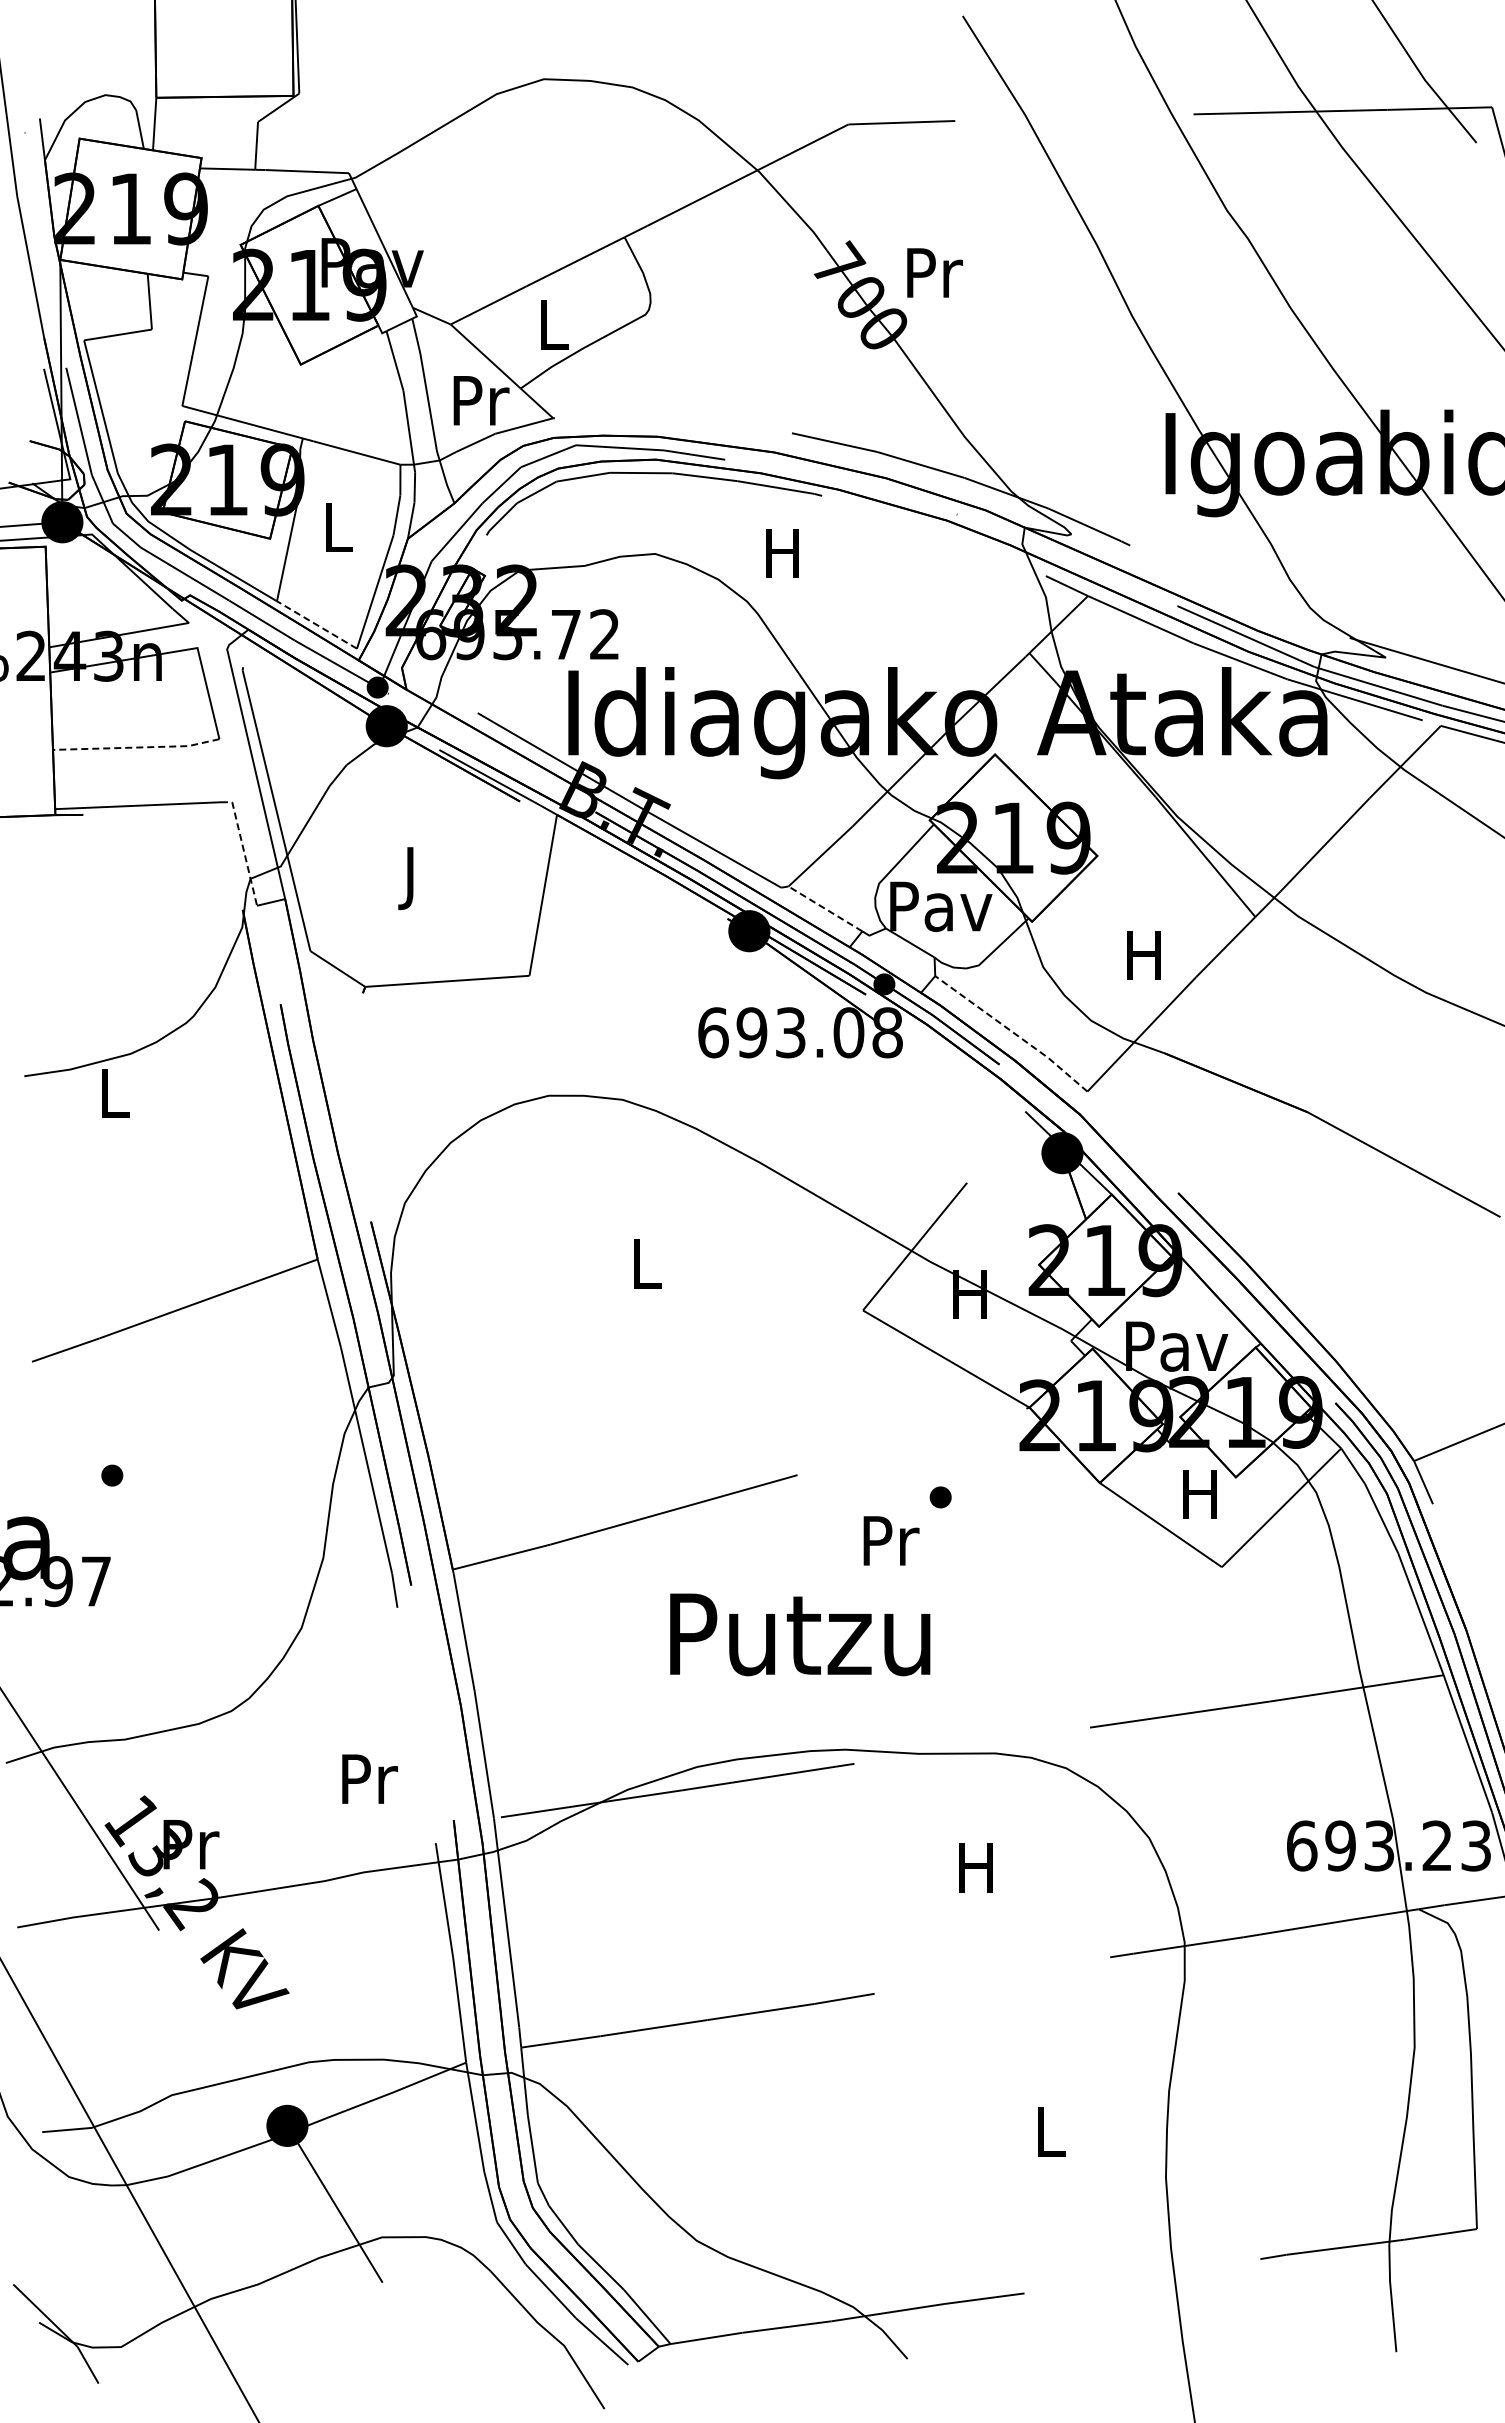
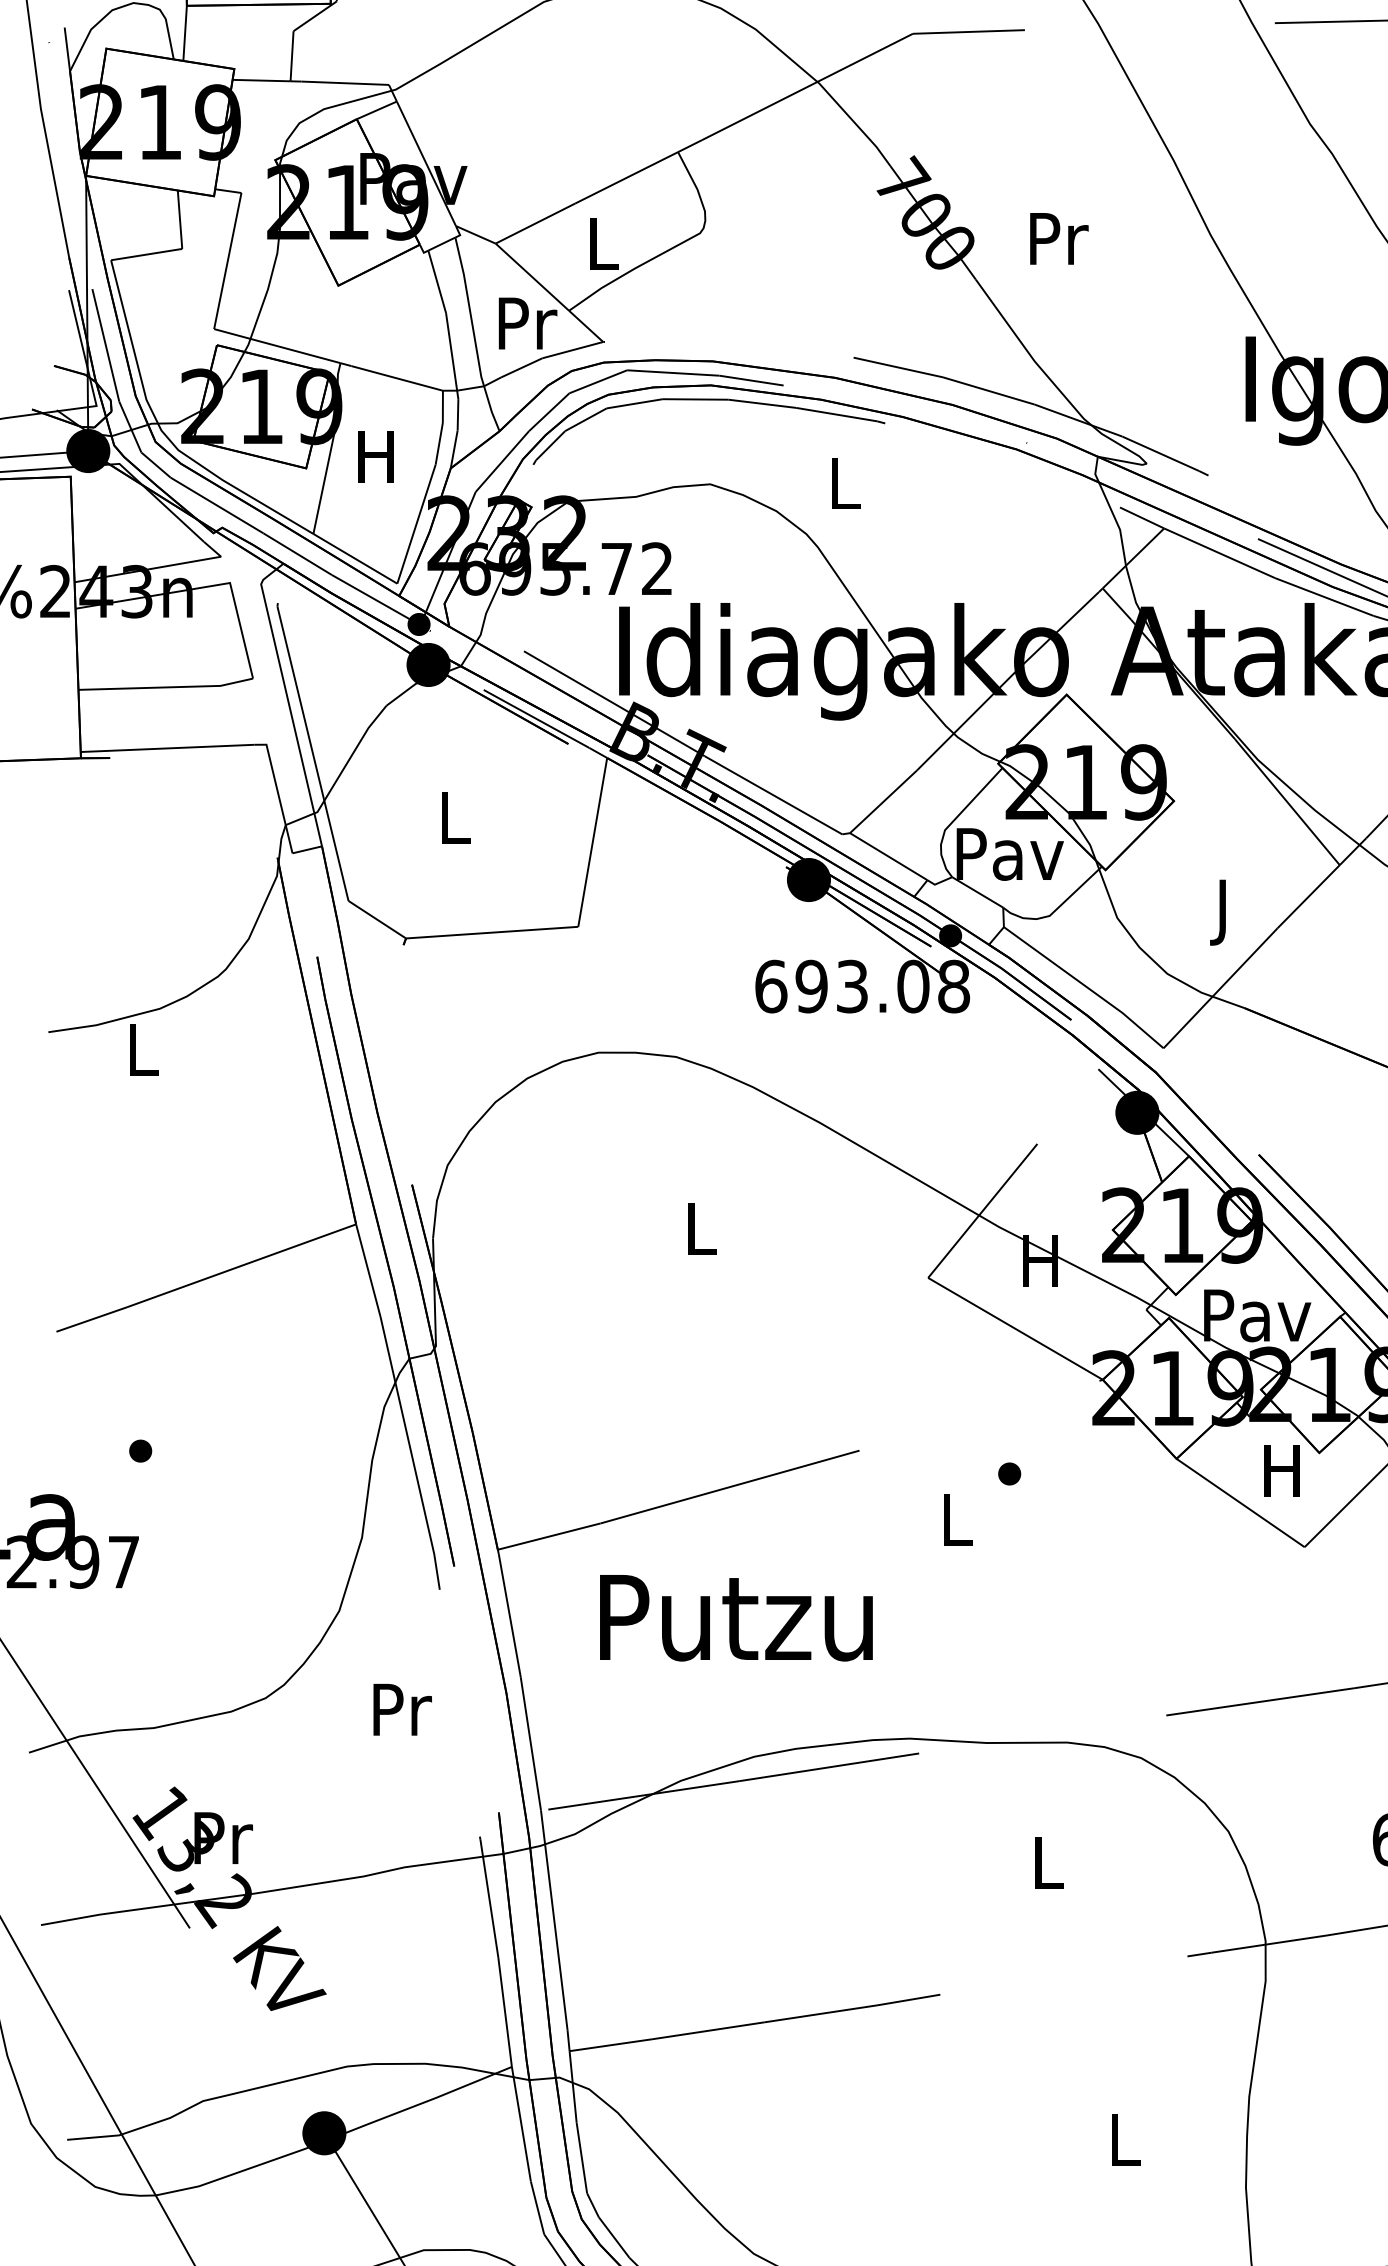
text: (934, 272) -> (1058, 238), moved
text: (336, 527) -> (375, 456), L -> H
text: (782, 553) -> (843, 483), H -> L
line: (316, 624) -> (354, 558), dashed -> solid
line: (136, 747) -> (166, 687), dashed -> solid
line: (243, 847) -> (278, 792), dashed -> solid
text: (412, 878) -> (455, 824), J -> L
line: (825, 908) -> (888, 856), dashed -> solid
text: (1143, 962) -> (1222, 912), H -> J
line: (1012, 1032) -> (1084, 986), dashed -> solid
text: (891, 1540) -> (958, 1519), Pr -> L
text: (800, 1634) -> (736, 1617), moved
text: (369, 1778) -> (402, 1709), moved
text: (975, 1867) -> (1046, 1862), H -> L

